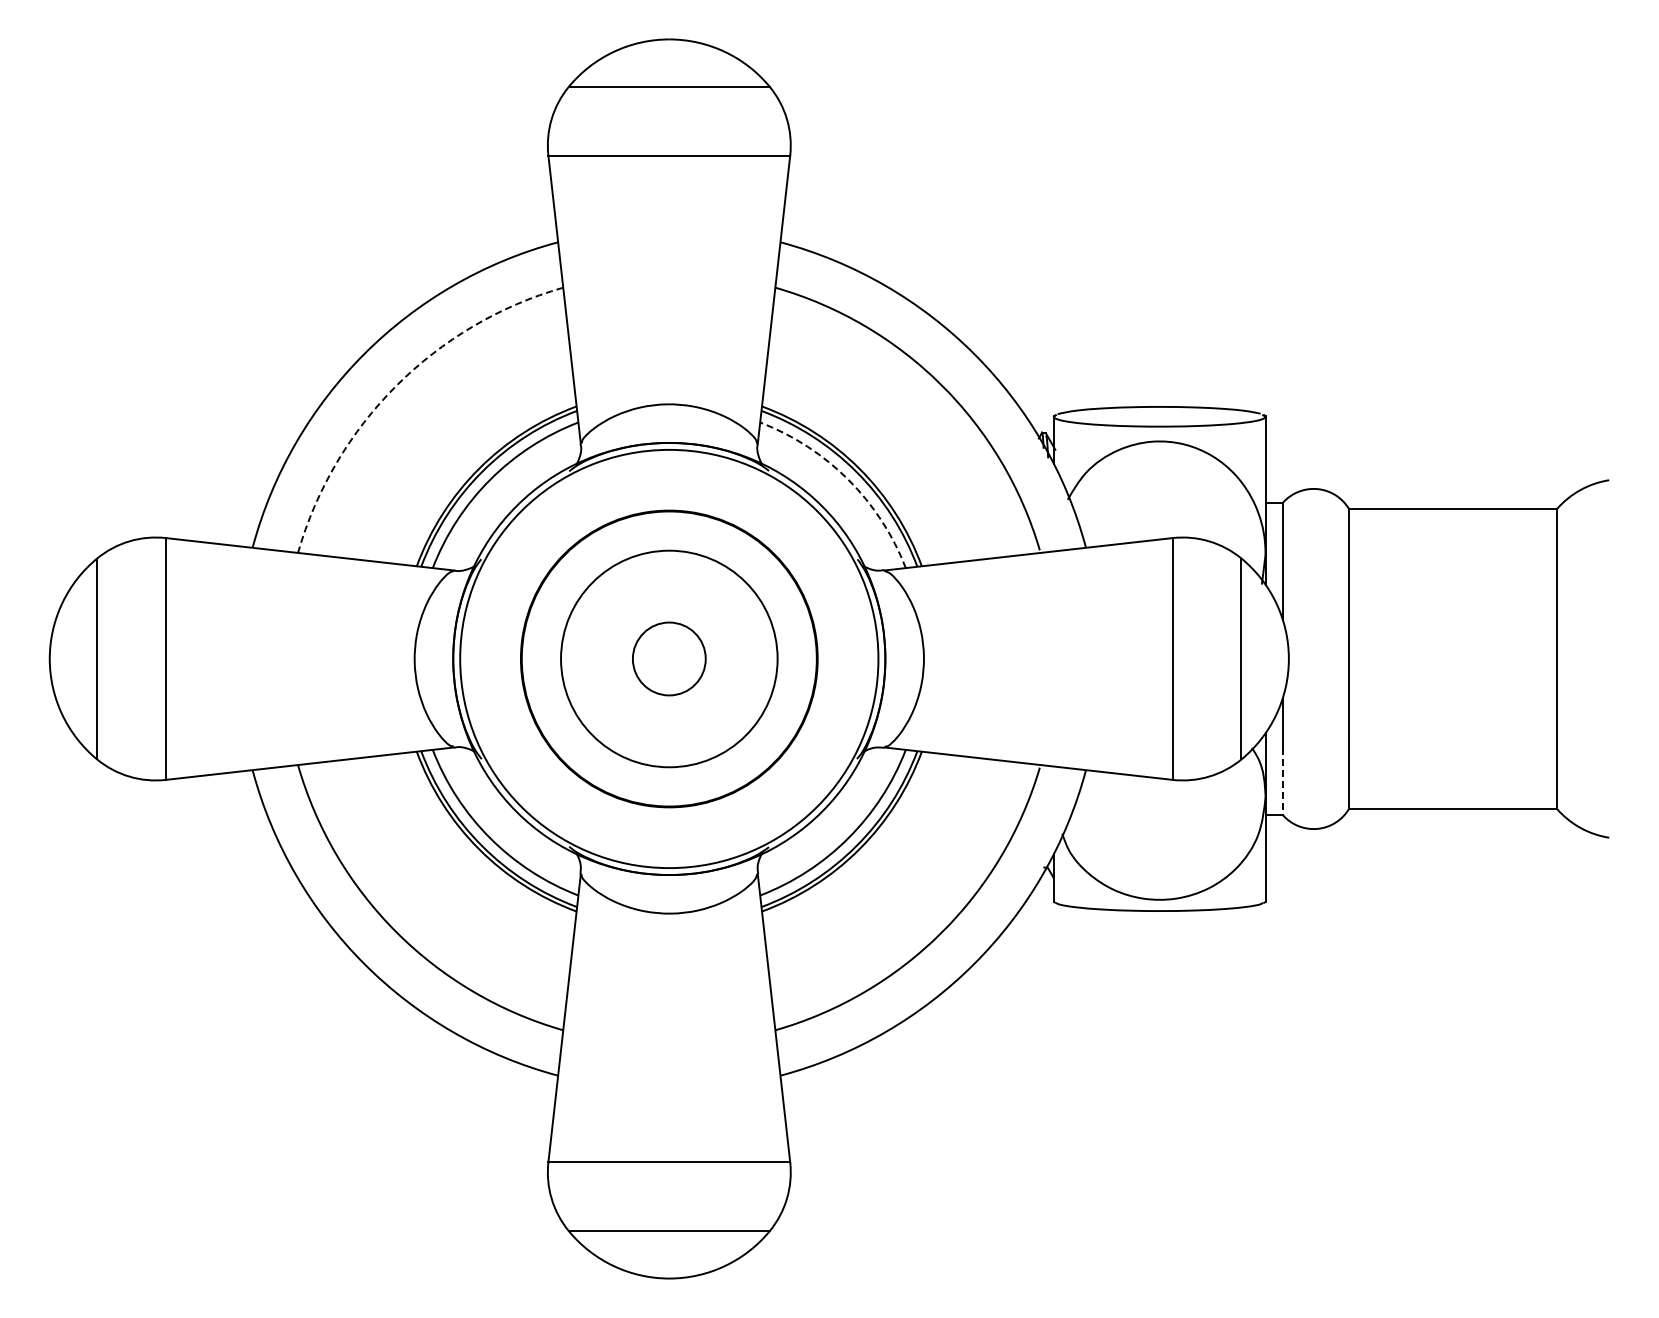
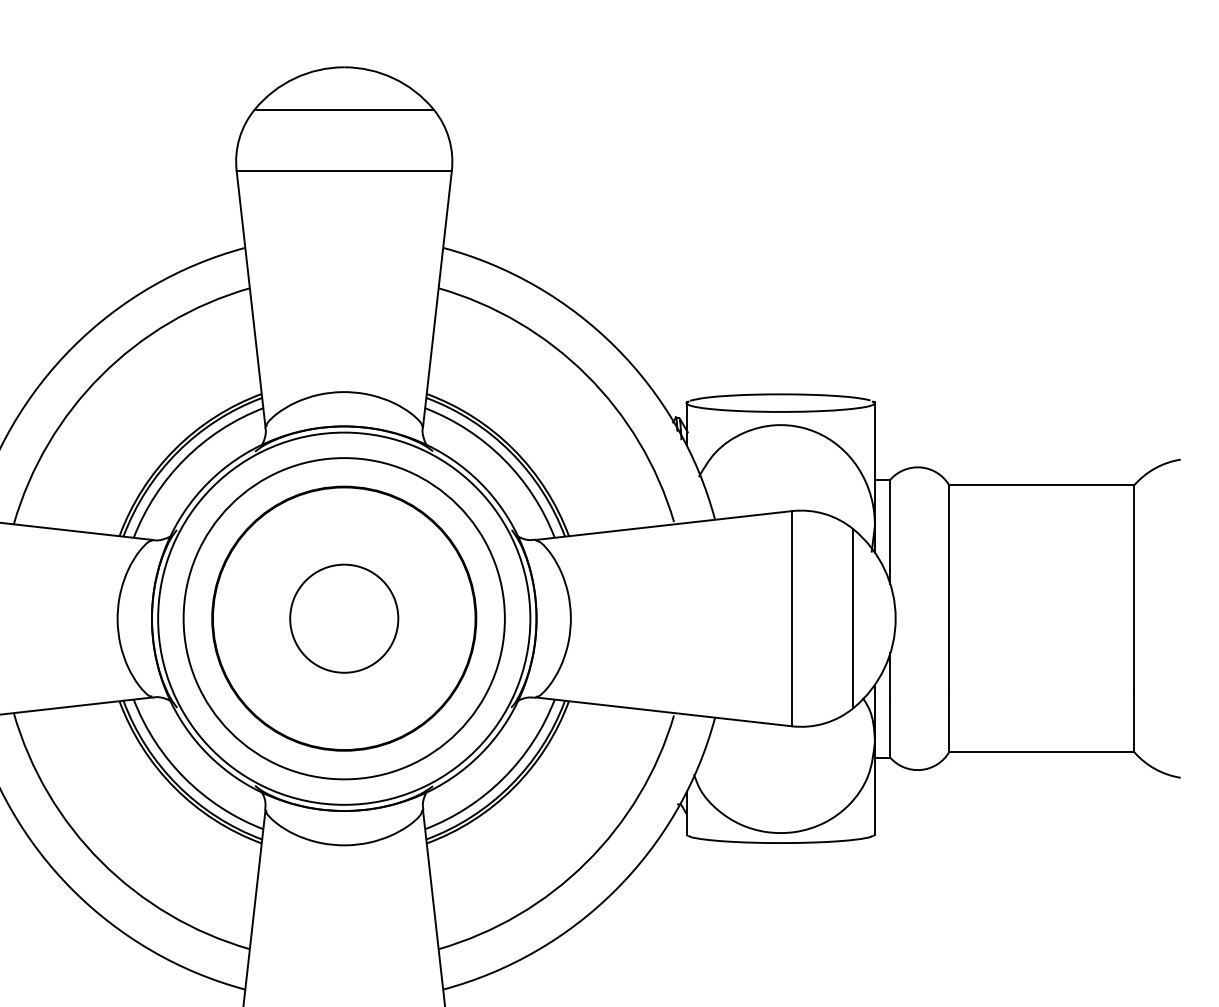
arc: (396, 385) -> (101, 375), dashed -> solid
arc: (848, 479) -> (503, 458), dashed -> solid
circle: (668, 658) -> (343, 618), size x1.67
circle: (669, 658) -> (344, 618), size x1.67
line: (1282, 781) -> (889, 727), dashed -> solid

